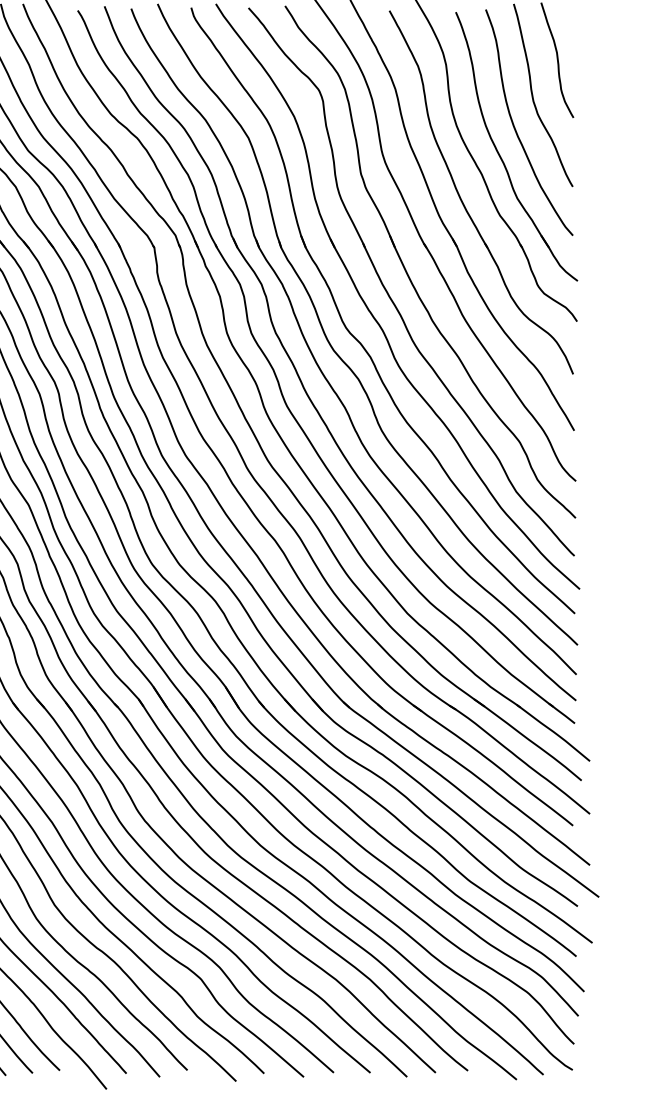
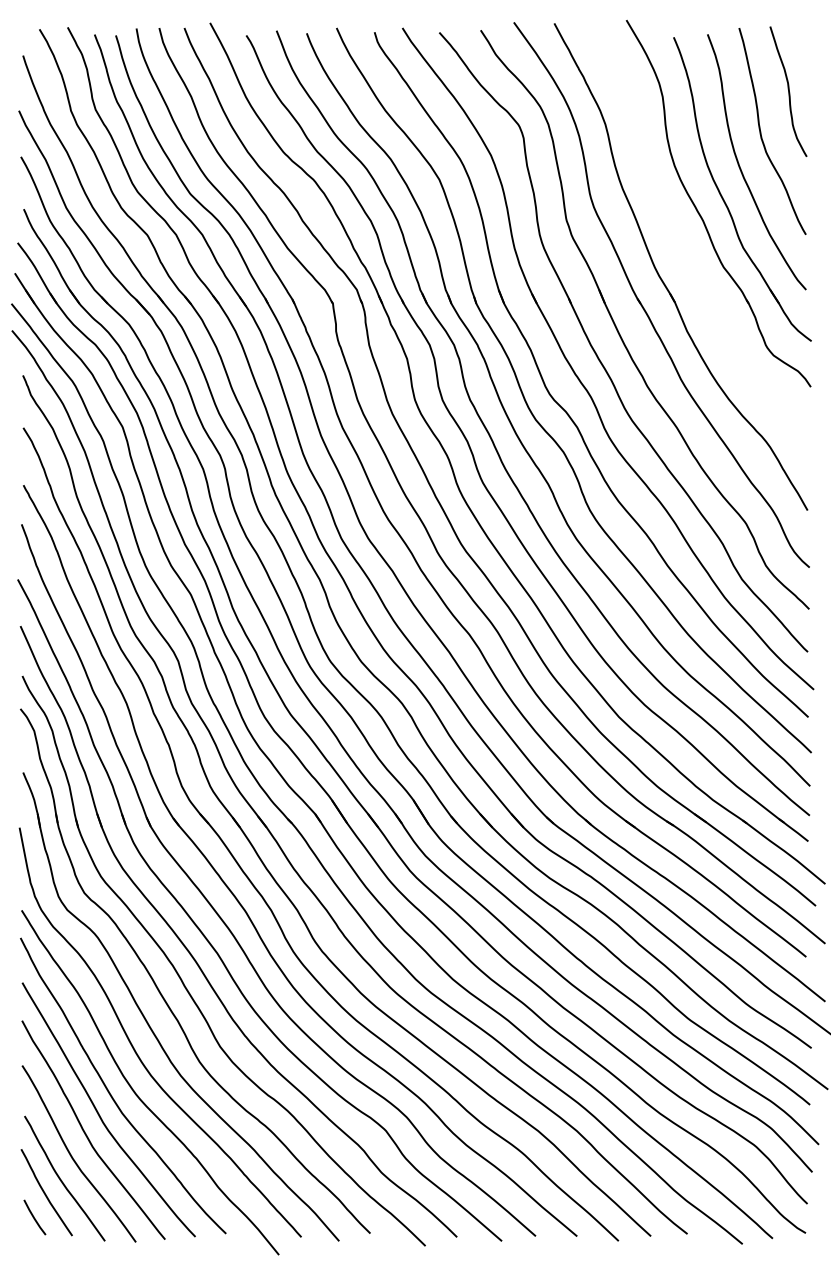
part: (462, 200) -> (681, 250), removed

